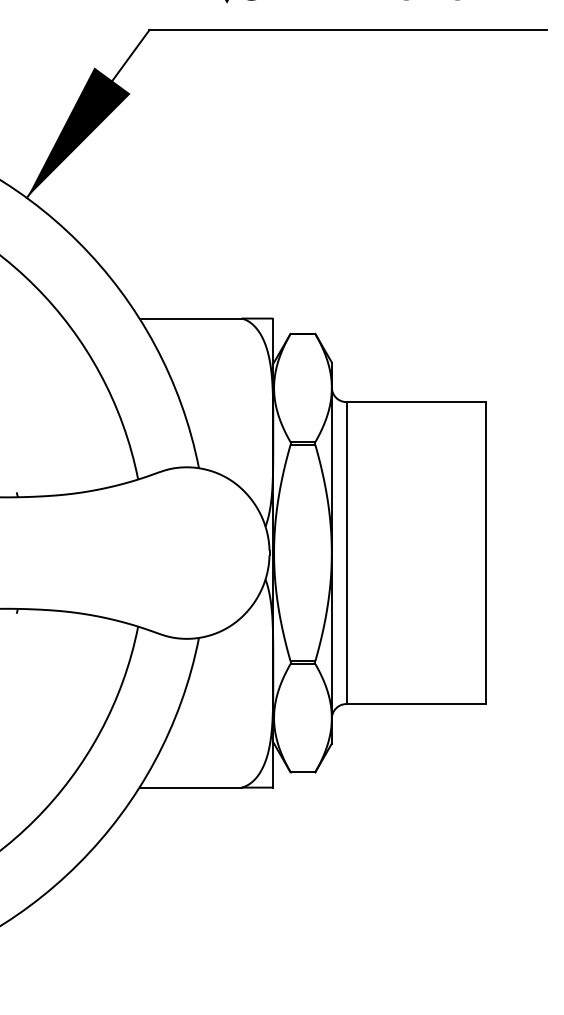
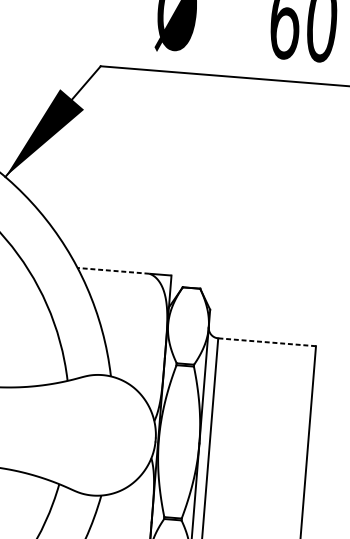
line: (190, 318) -> (113, 270), solid -> dashed
line: (416, 402) -> (267, 342), solid -> dashed

